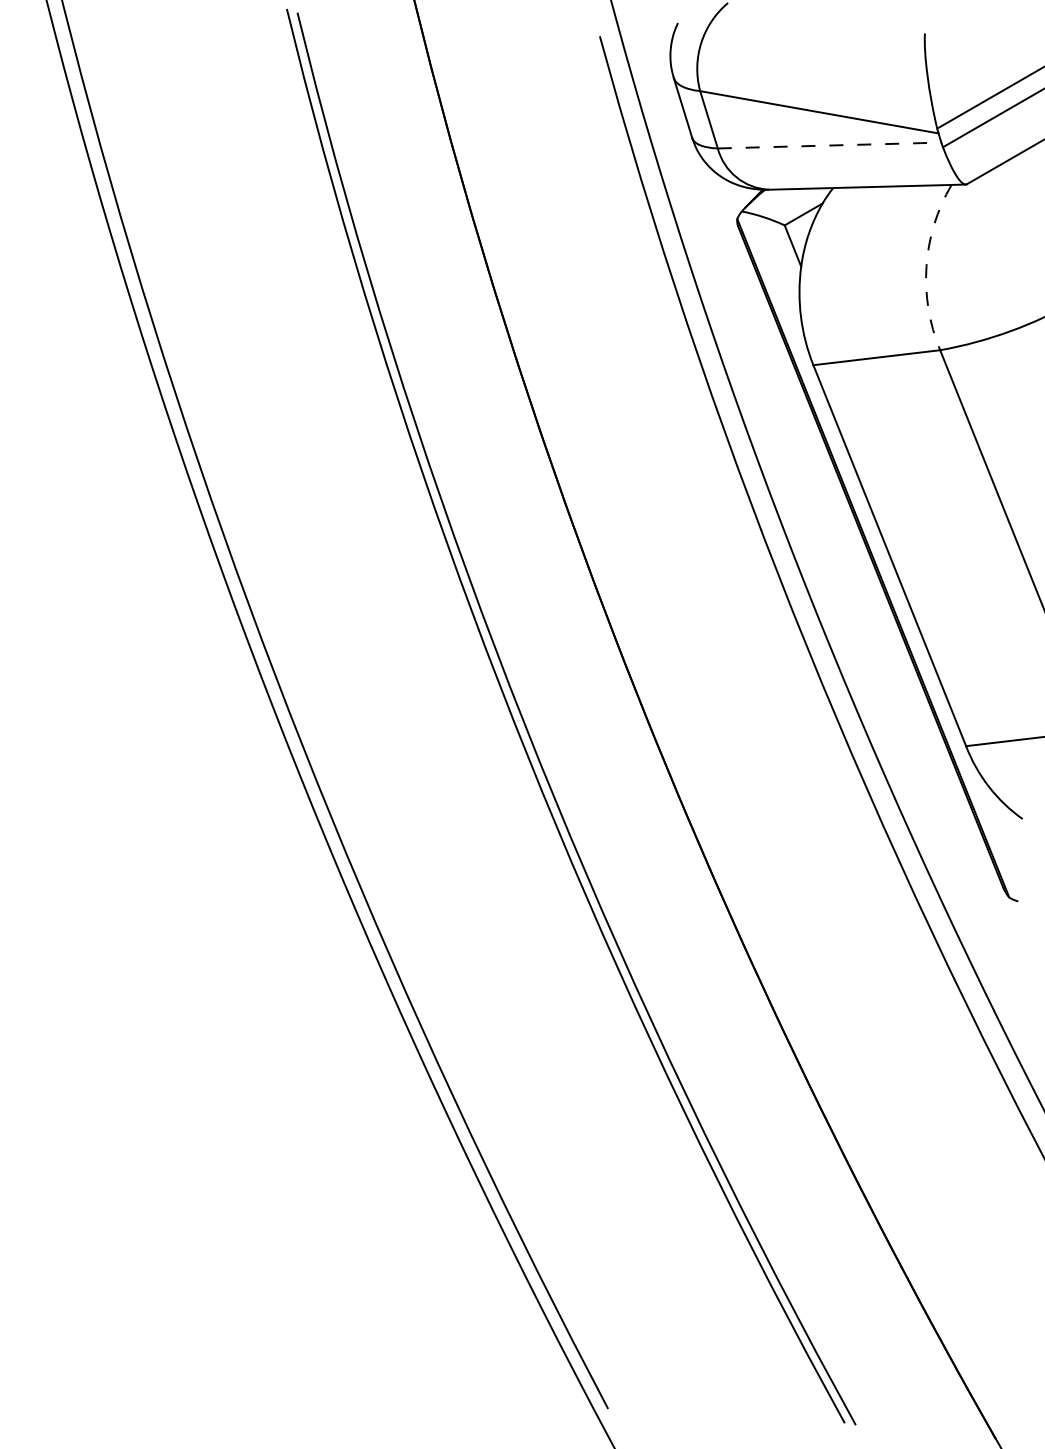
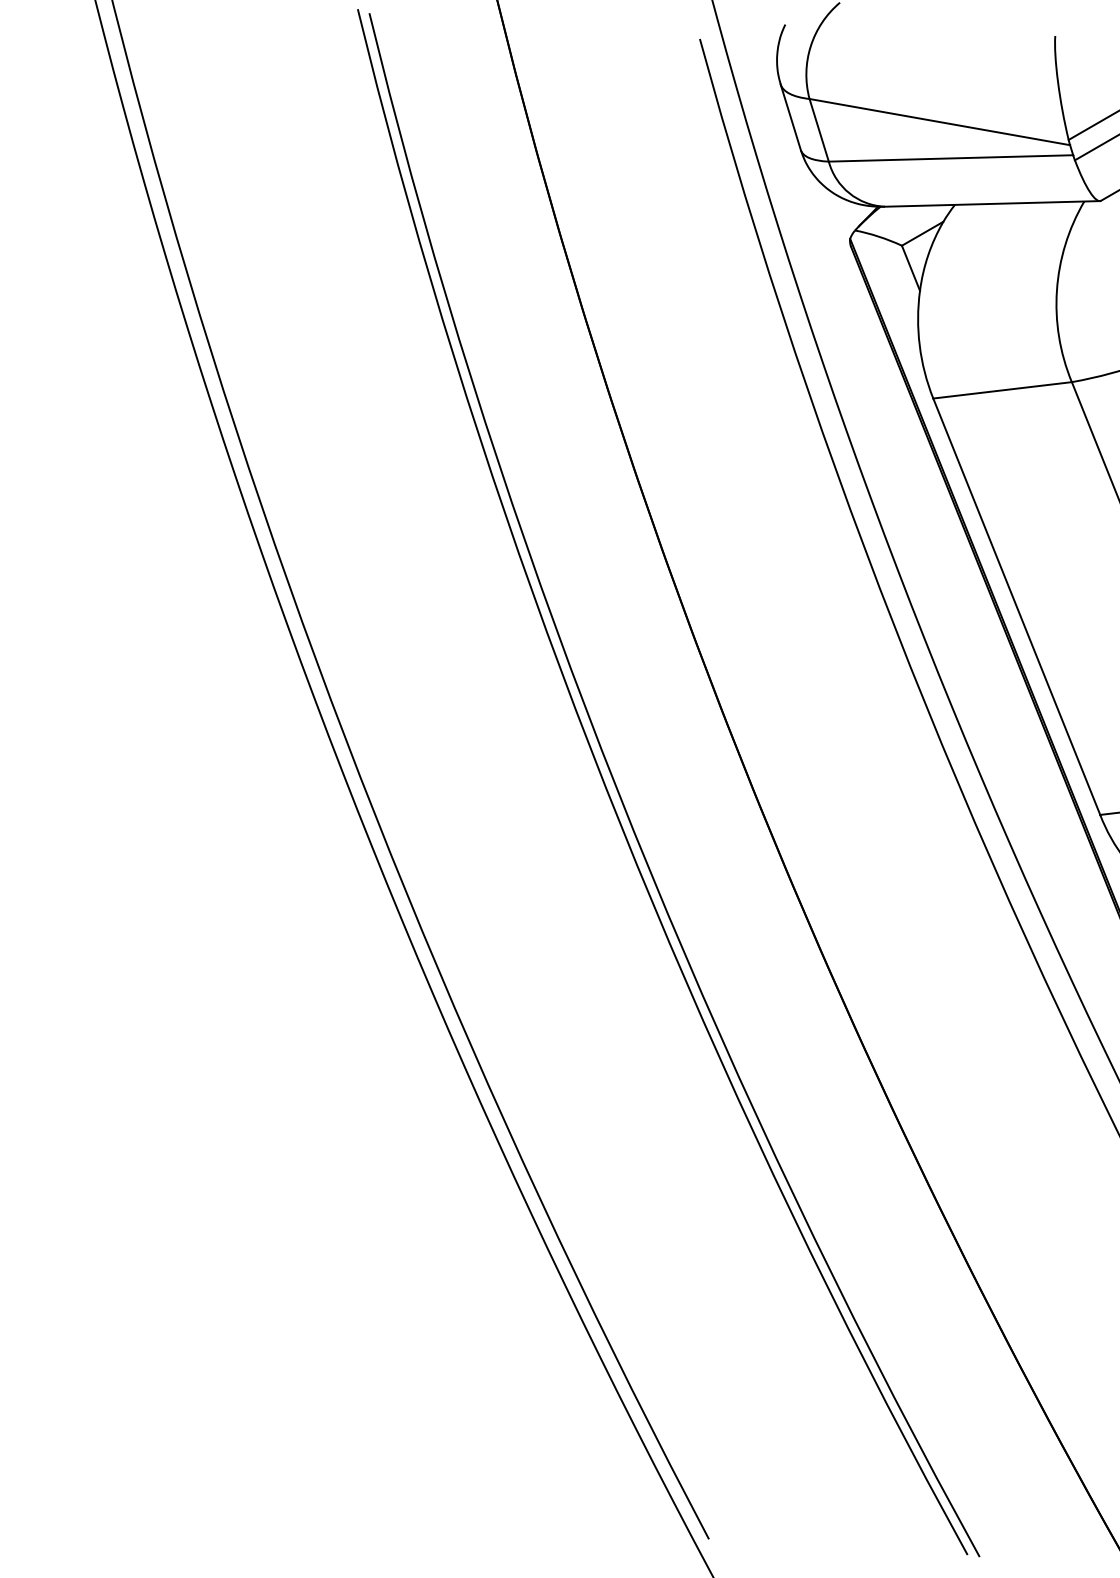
line: (829, 145) -> (950, 158), dashed -> solid
arc: (926, 266) -> (1056, 290), dashed -> solid

